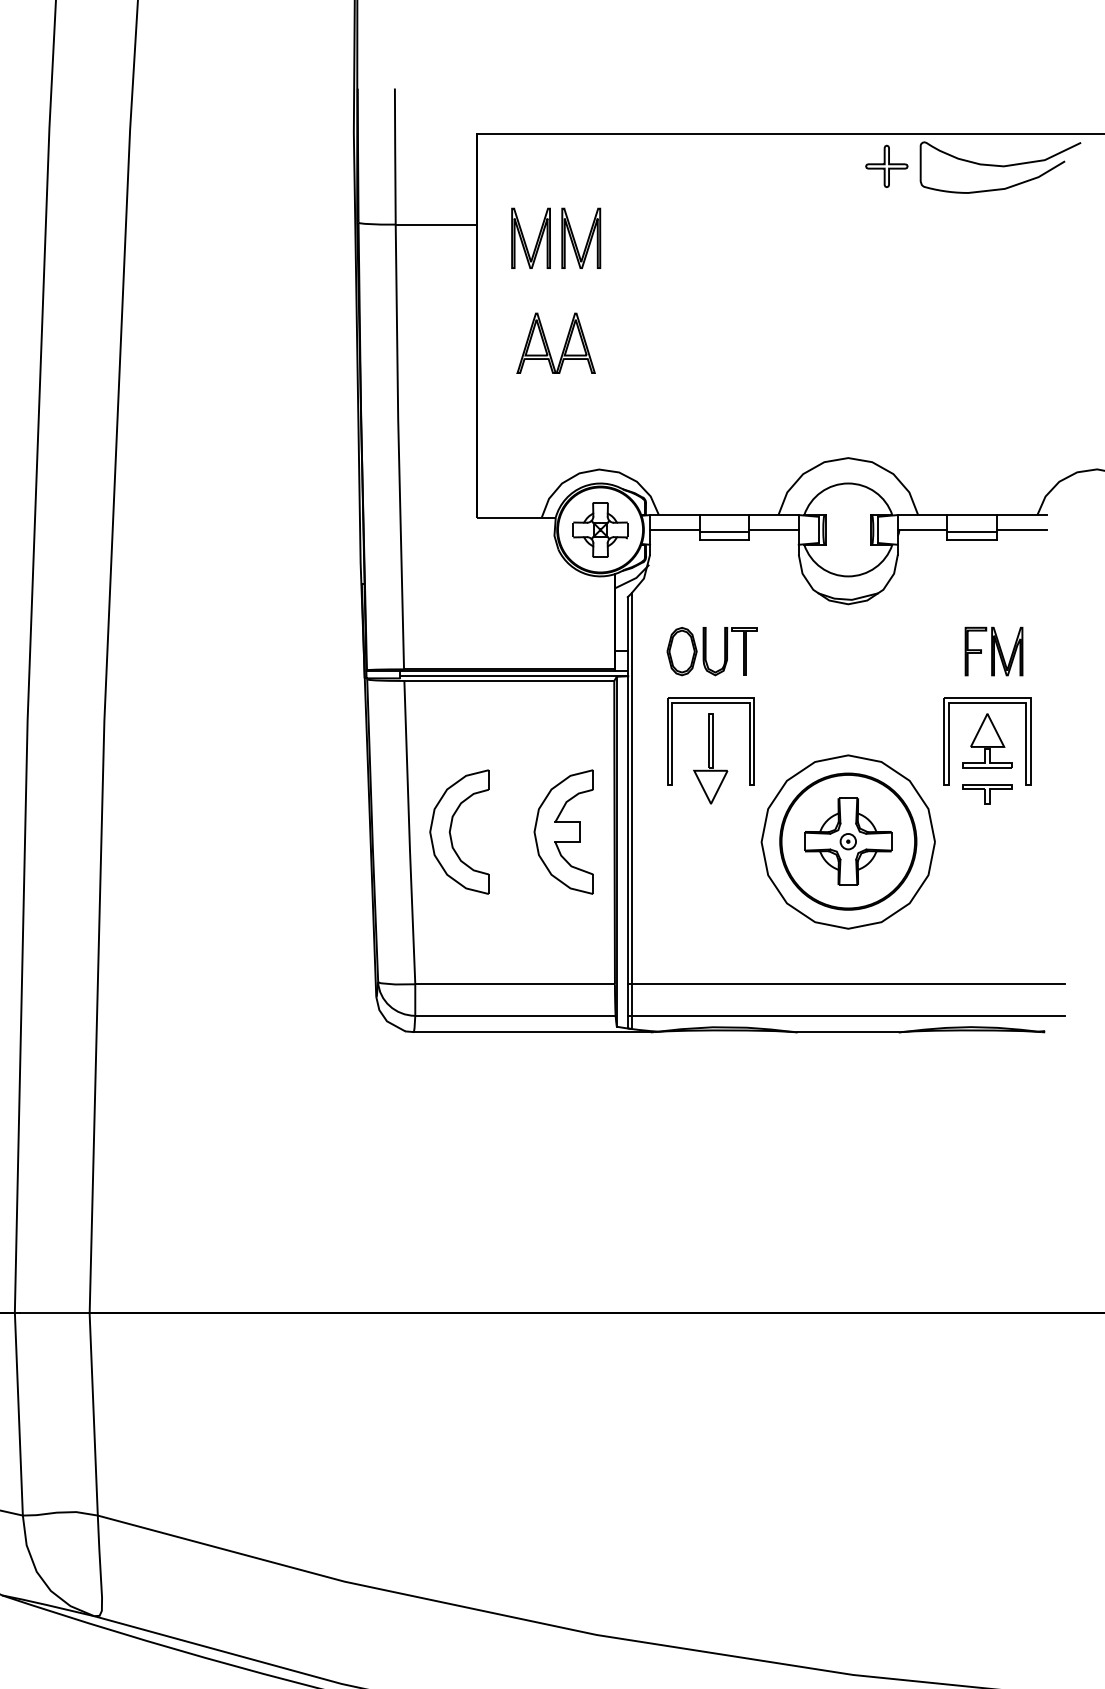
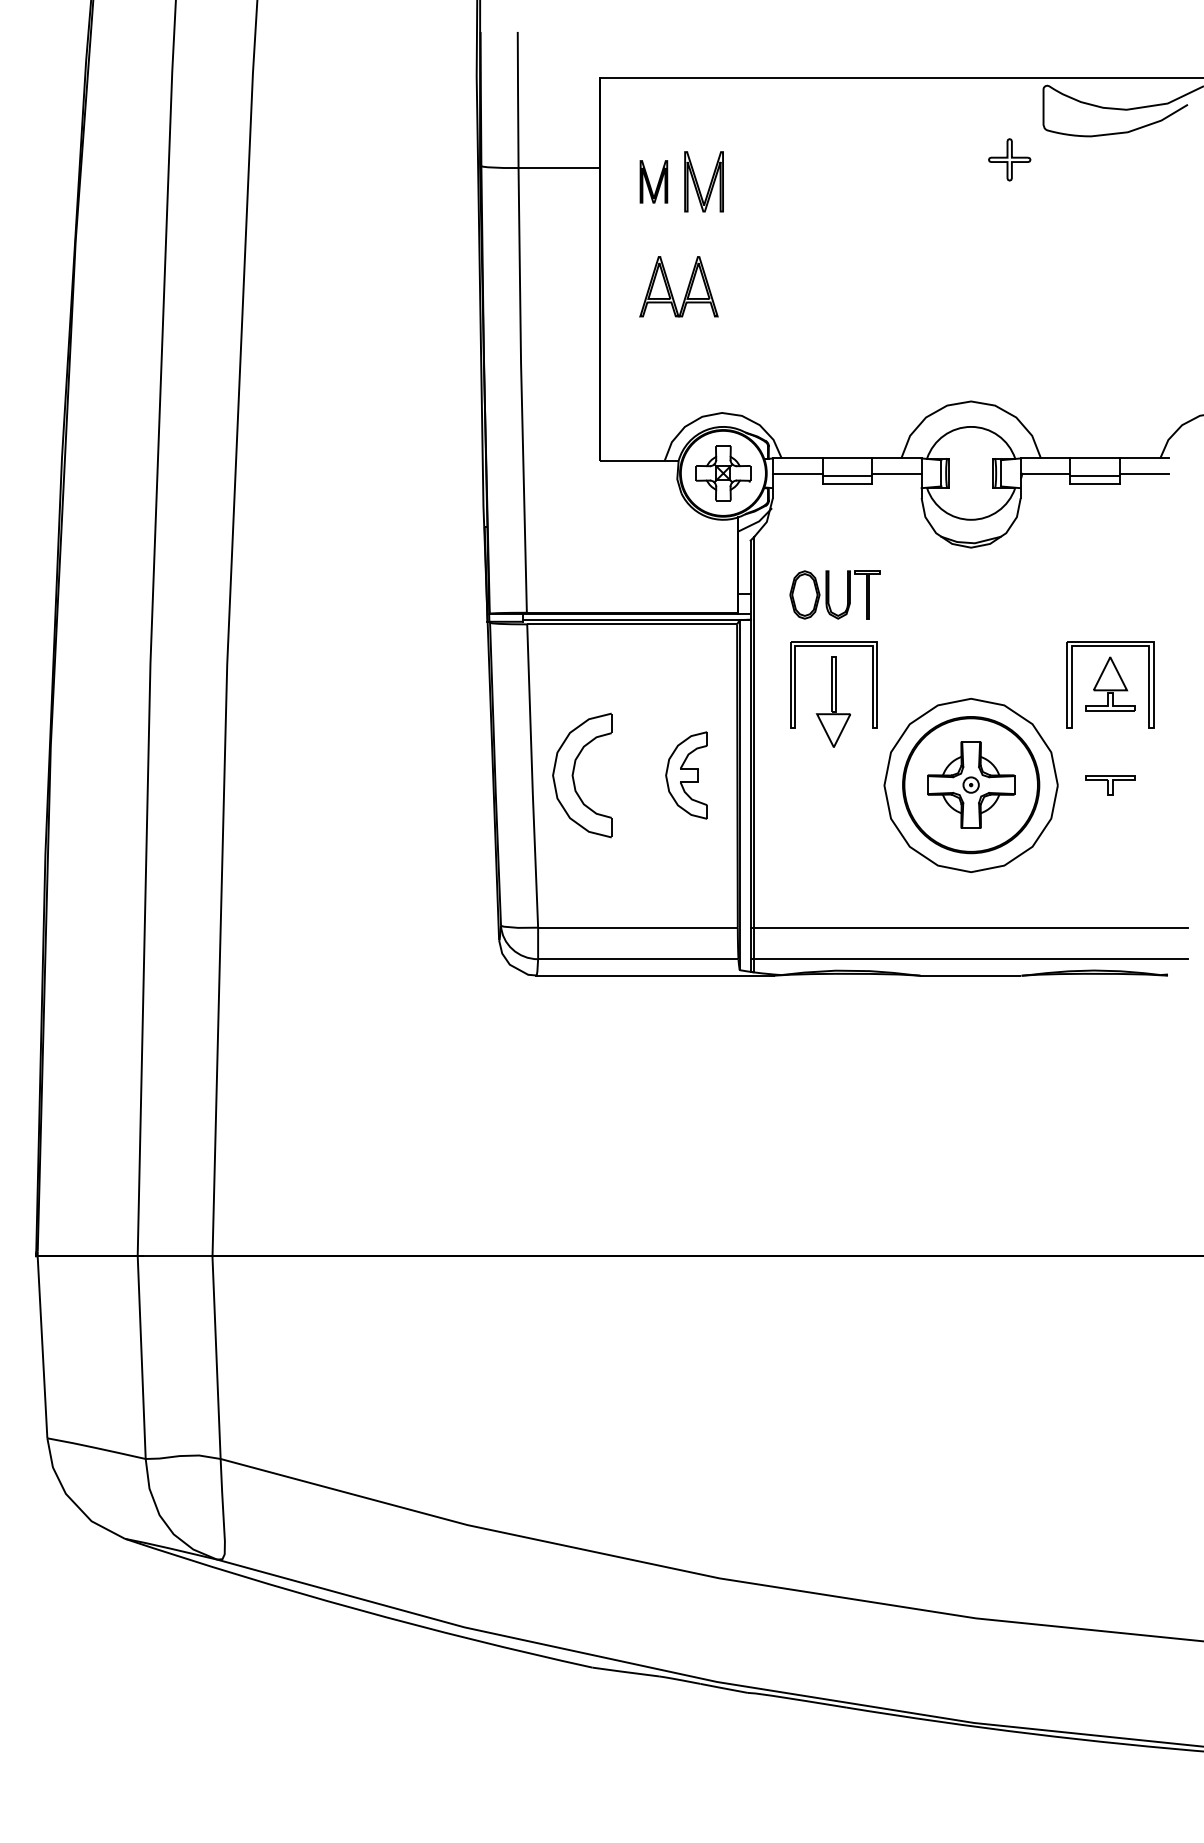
part: (886, 166) -> (1009, 159), moved
part: (530, 238) -> (653, 181), size x0.7
part: (993, 651) -> (1116, 594), removed
part: (987, 794) -> (1110, 785), moved
part: (563, 832) -> (686, 775), size x0.7

